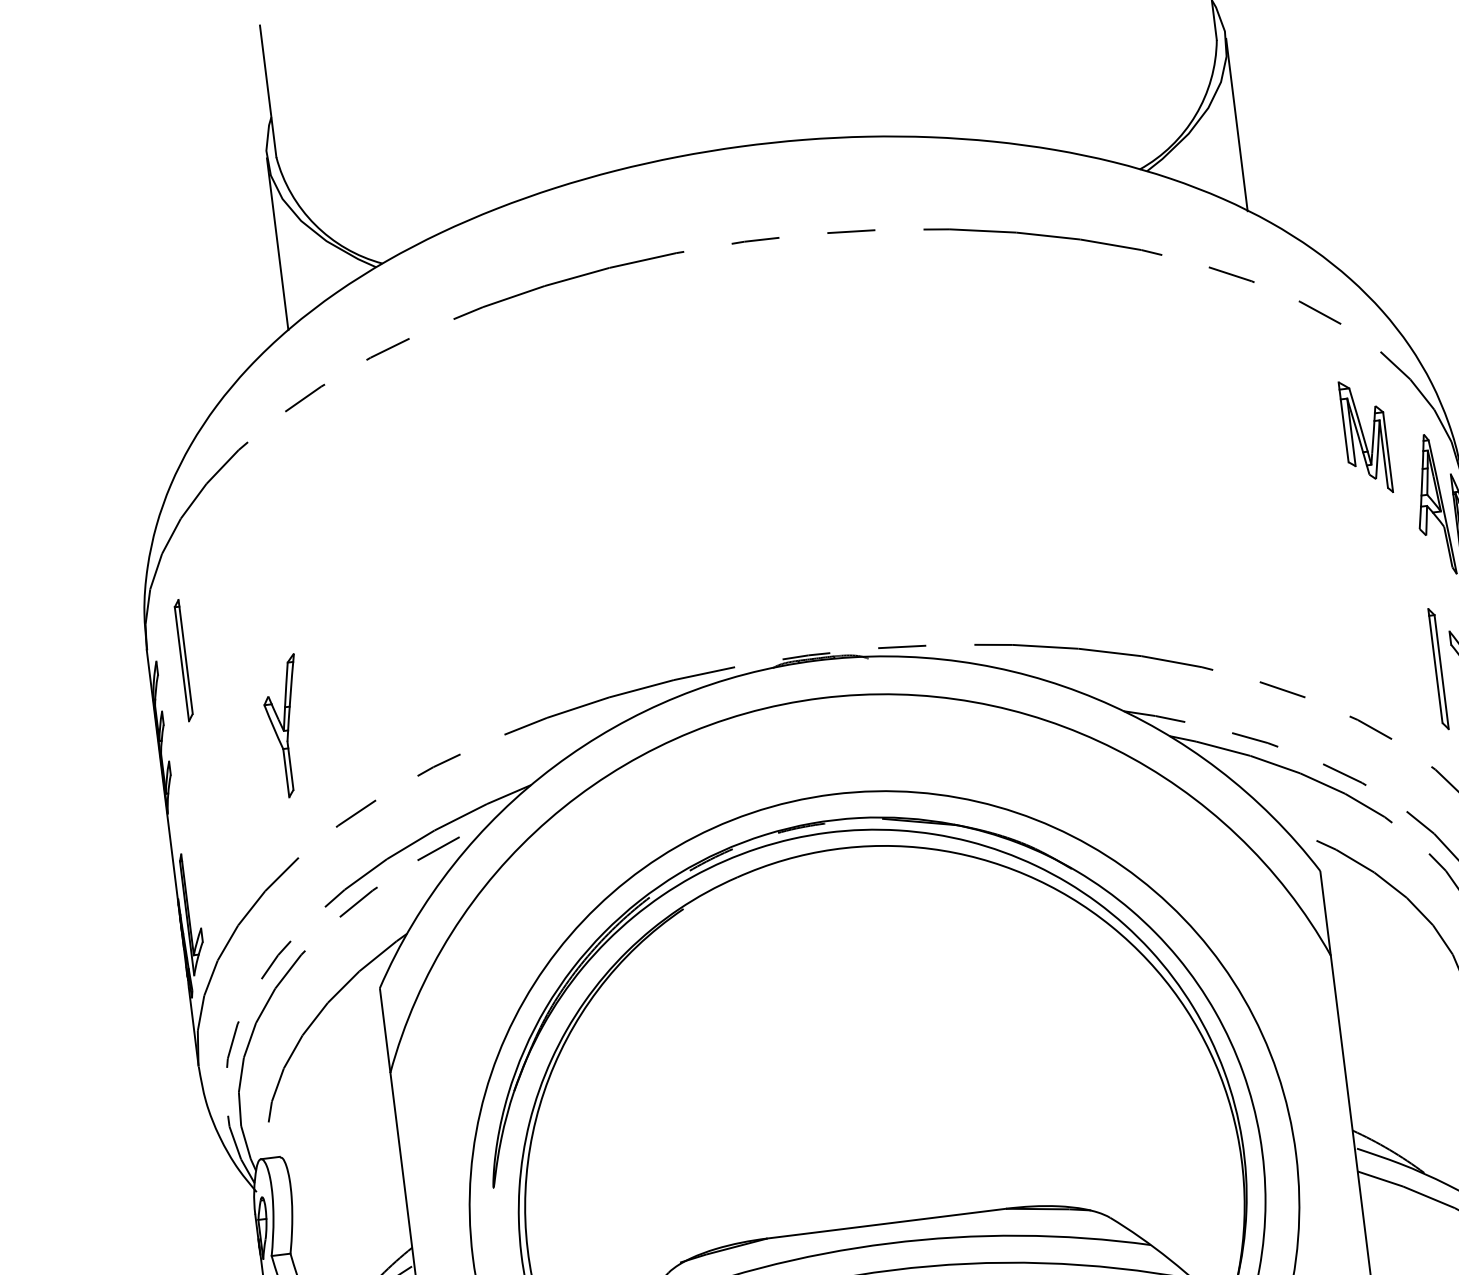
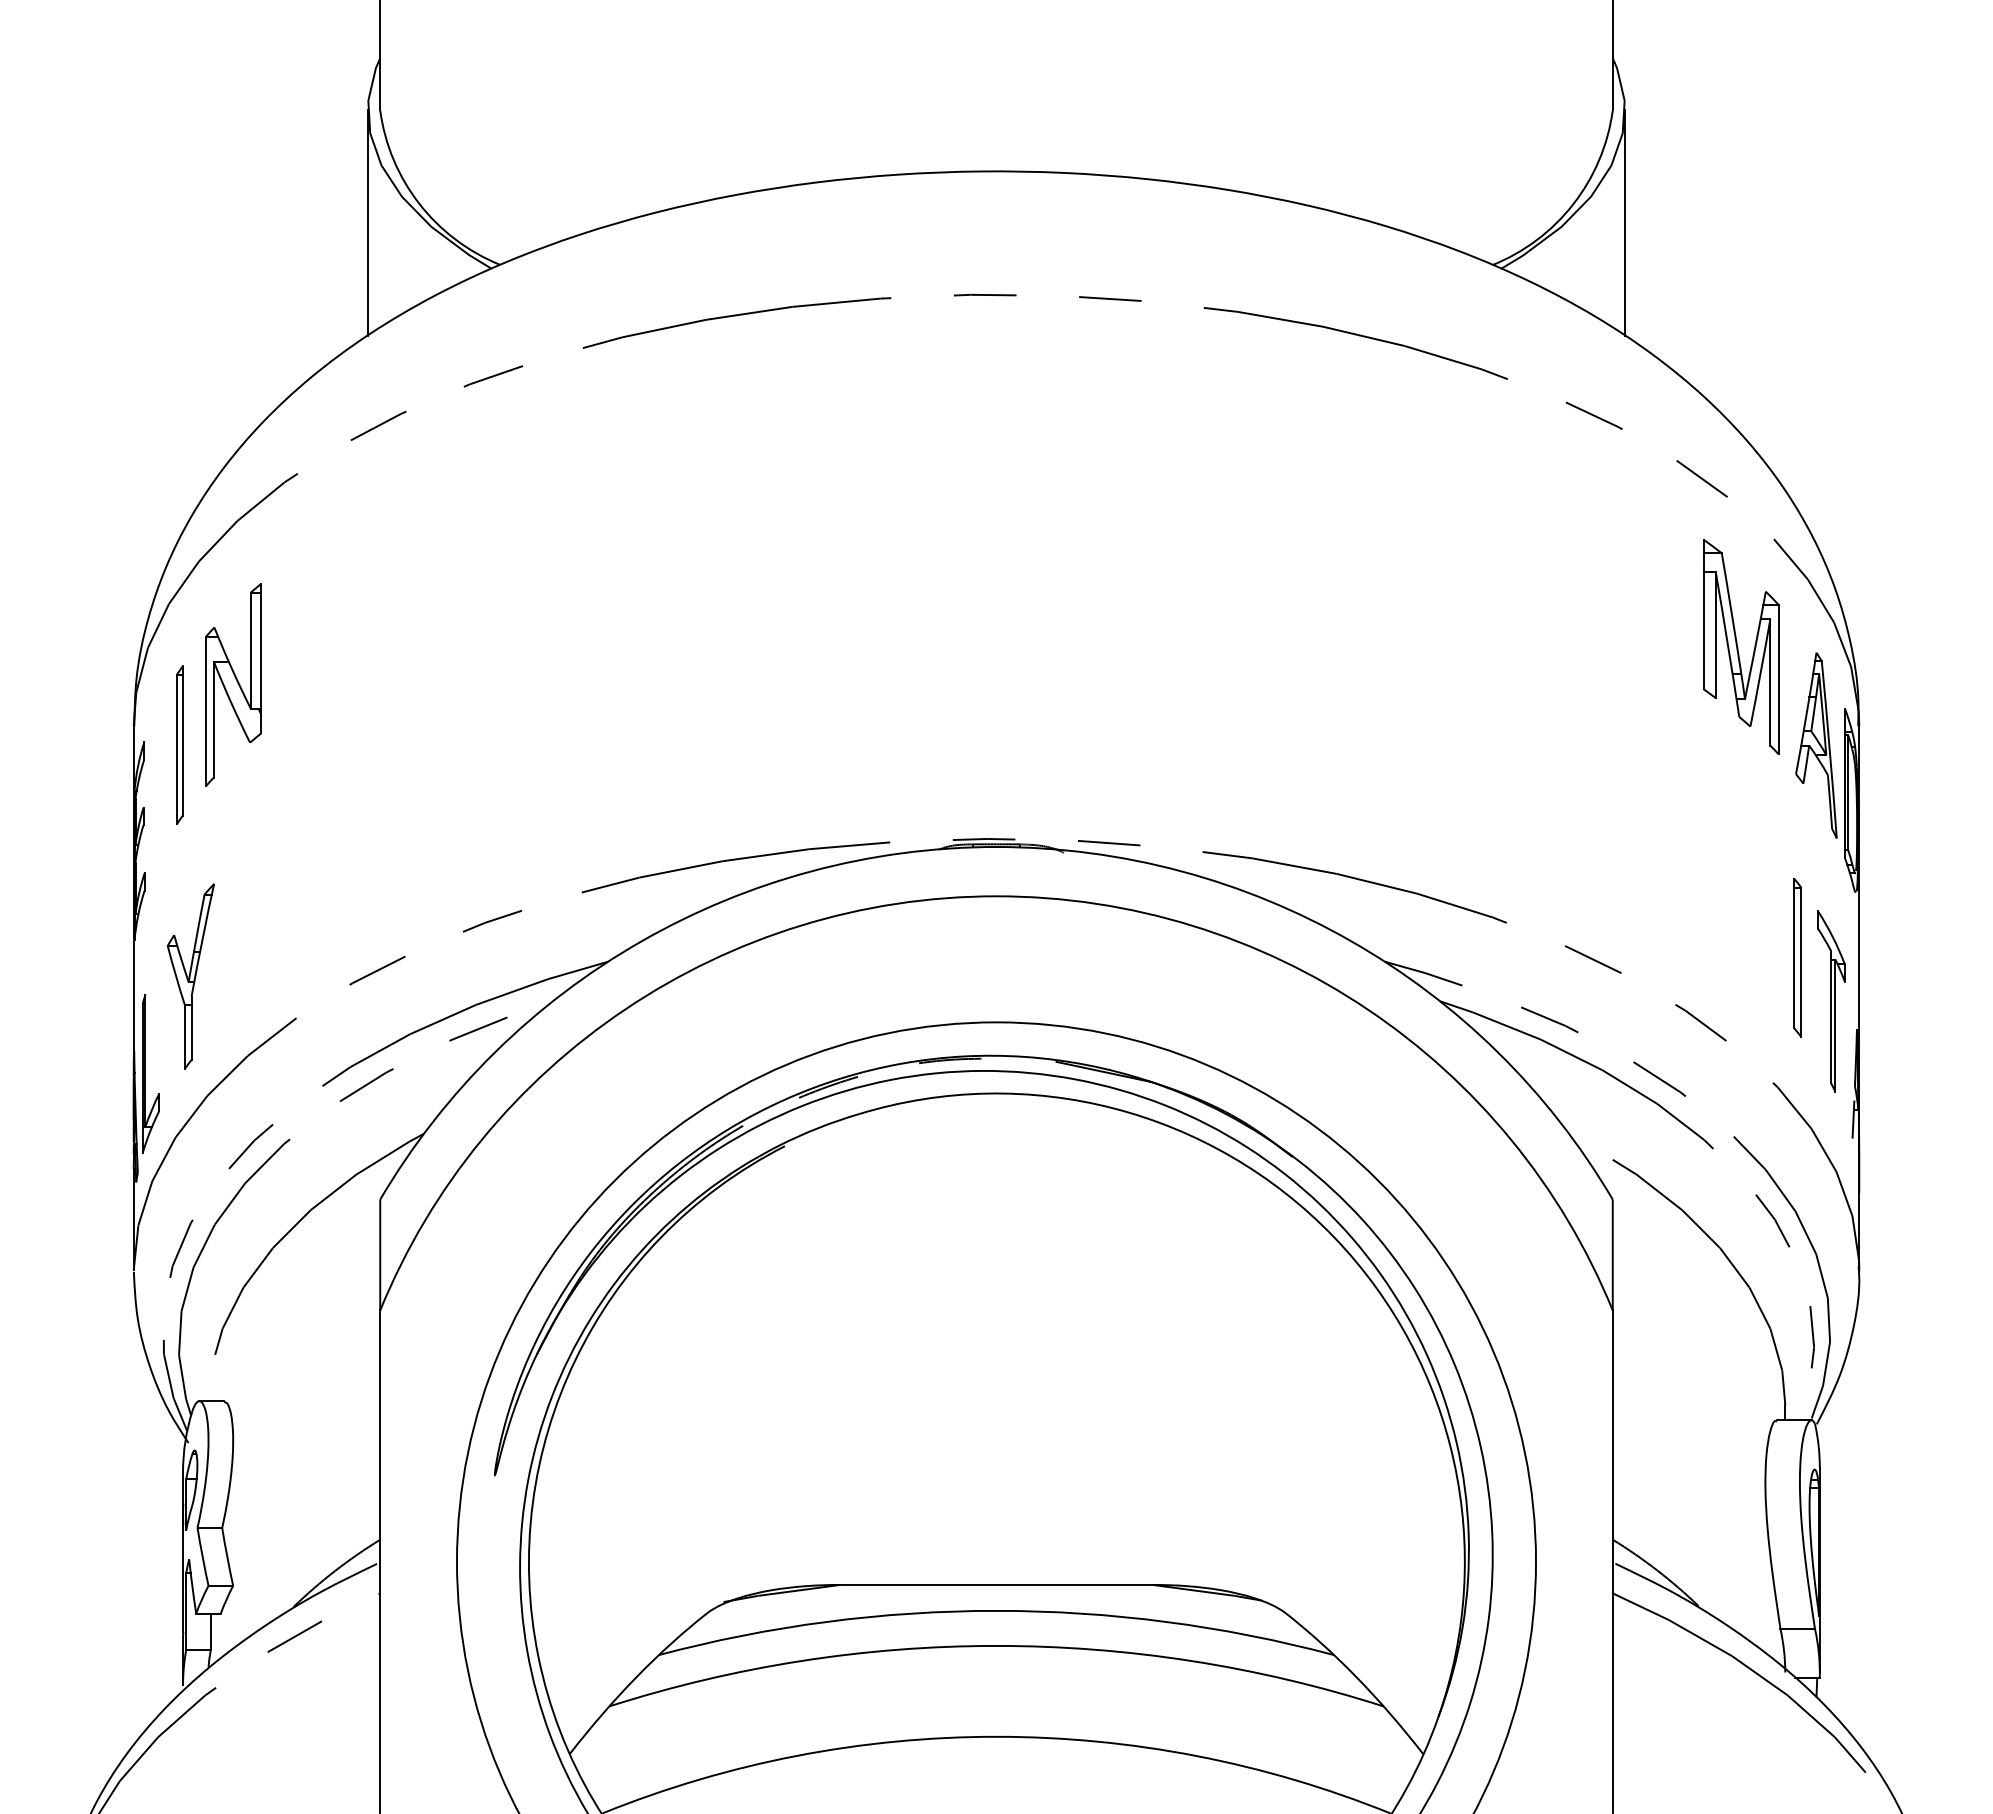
part: (1365, 436) -> (1741, 646), size x1.43
part: (218, 609) -> (233, 684), added
part: (284, 726) -> (190, 976), moved

